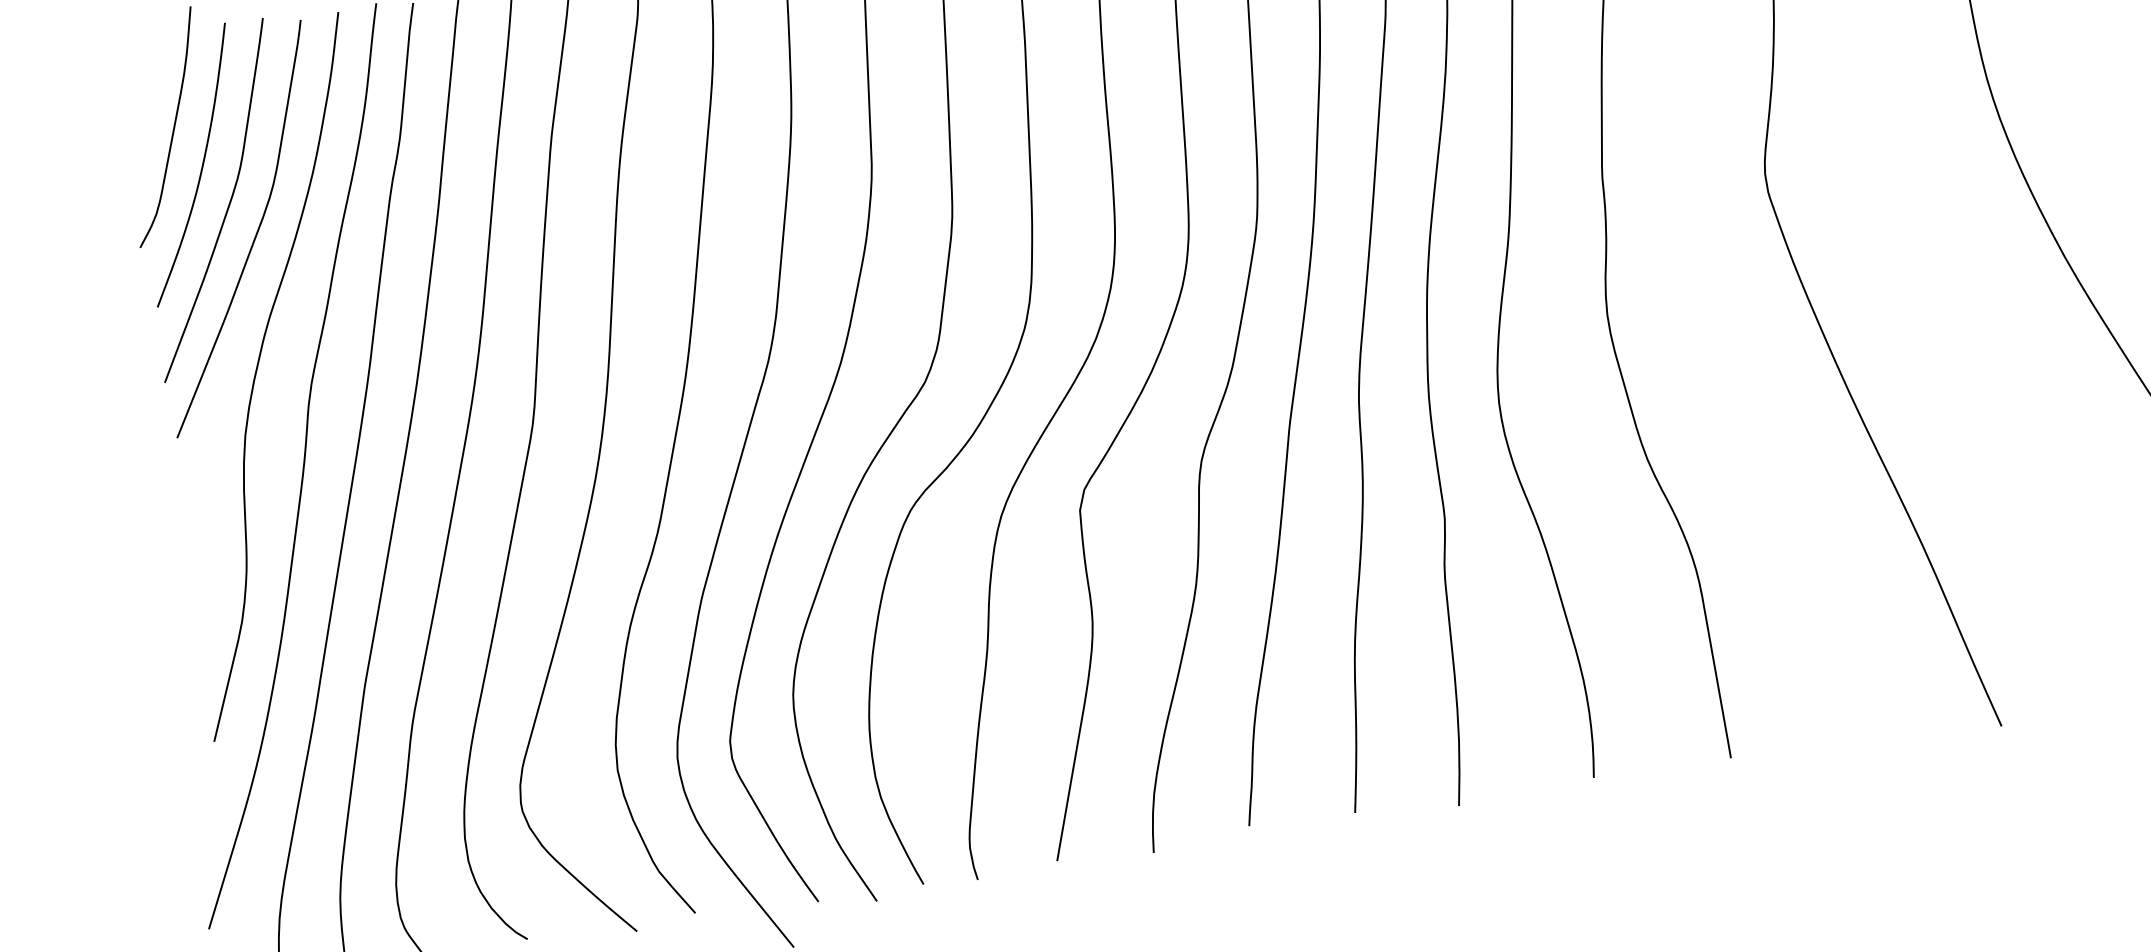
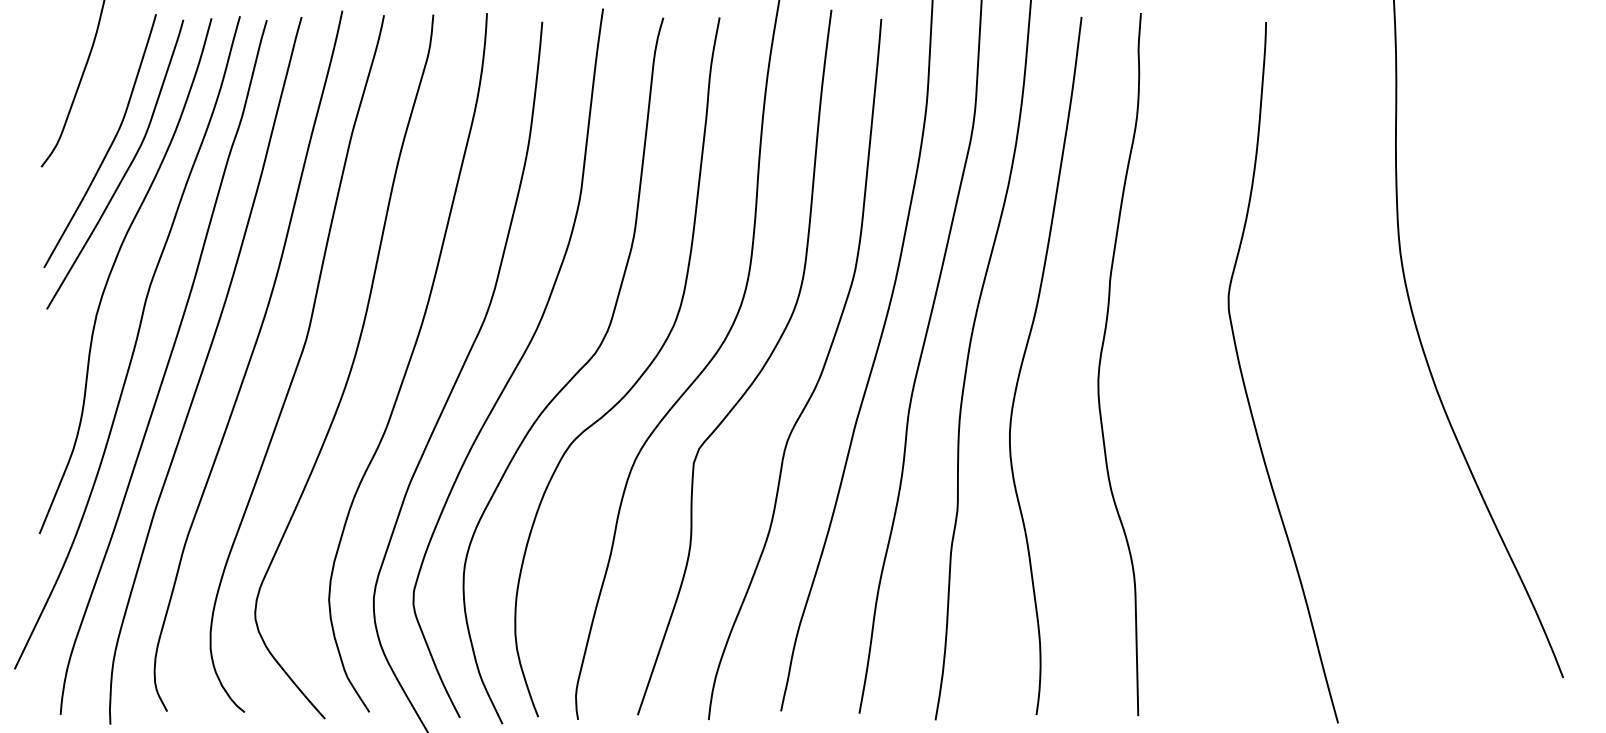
curve: (200, 167) -> (94, 115), removed

